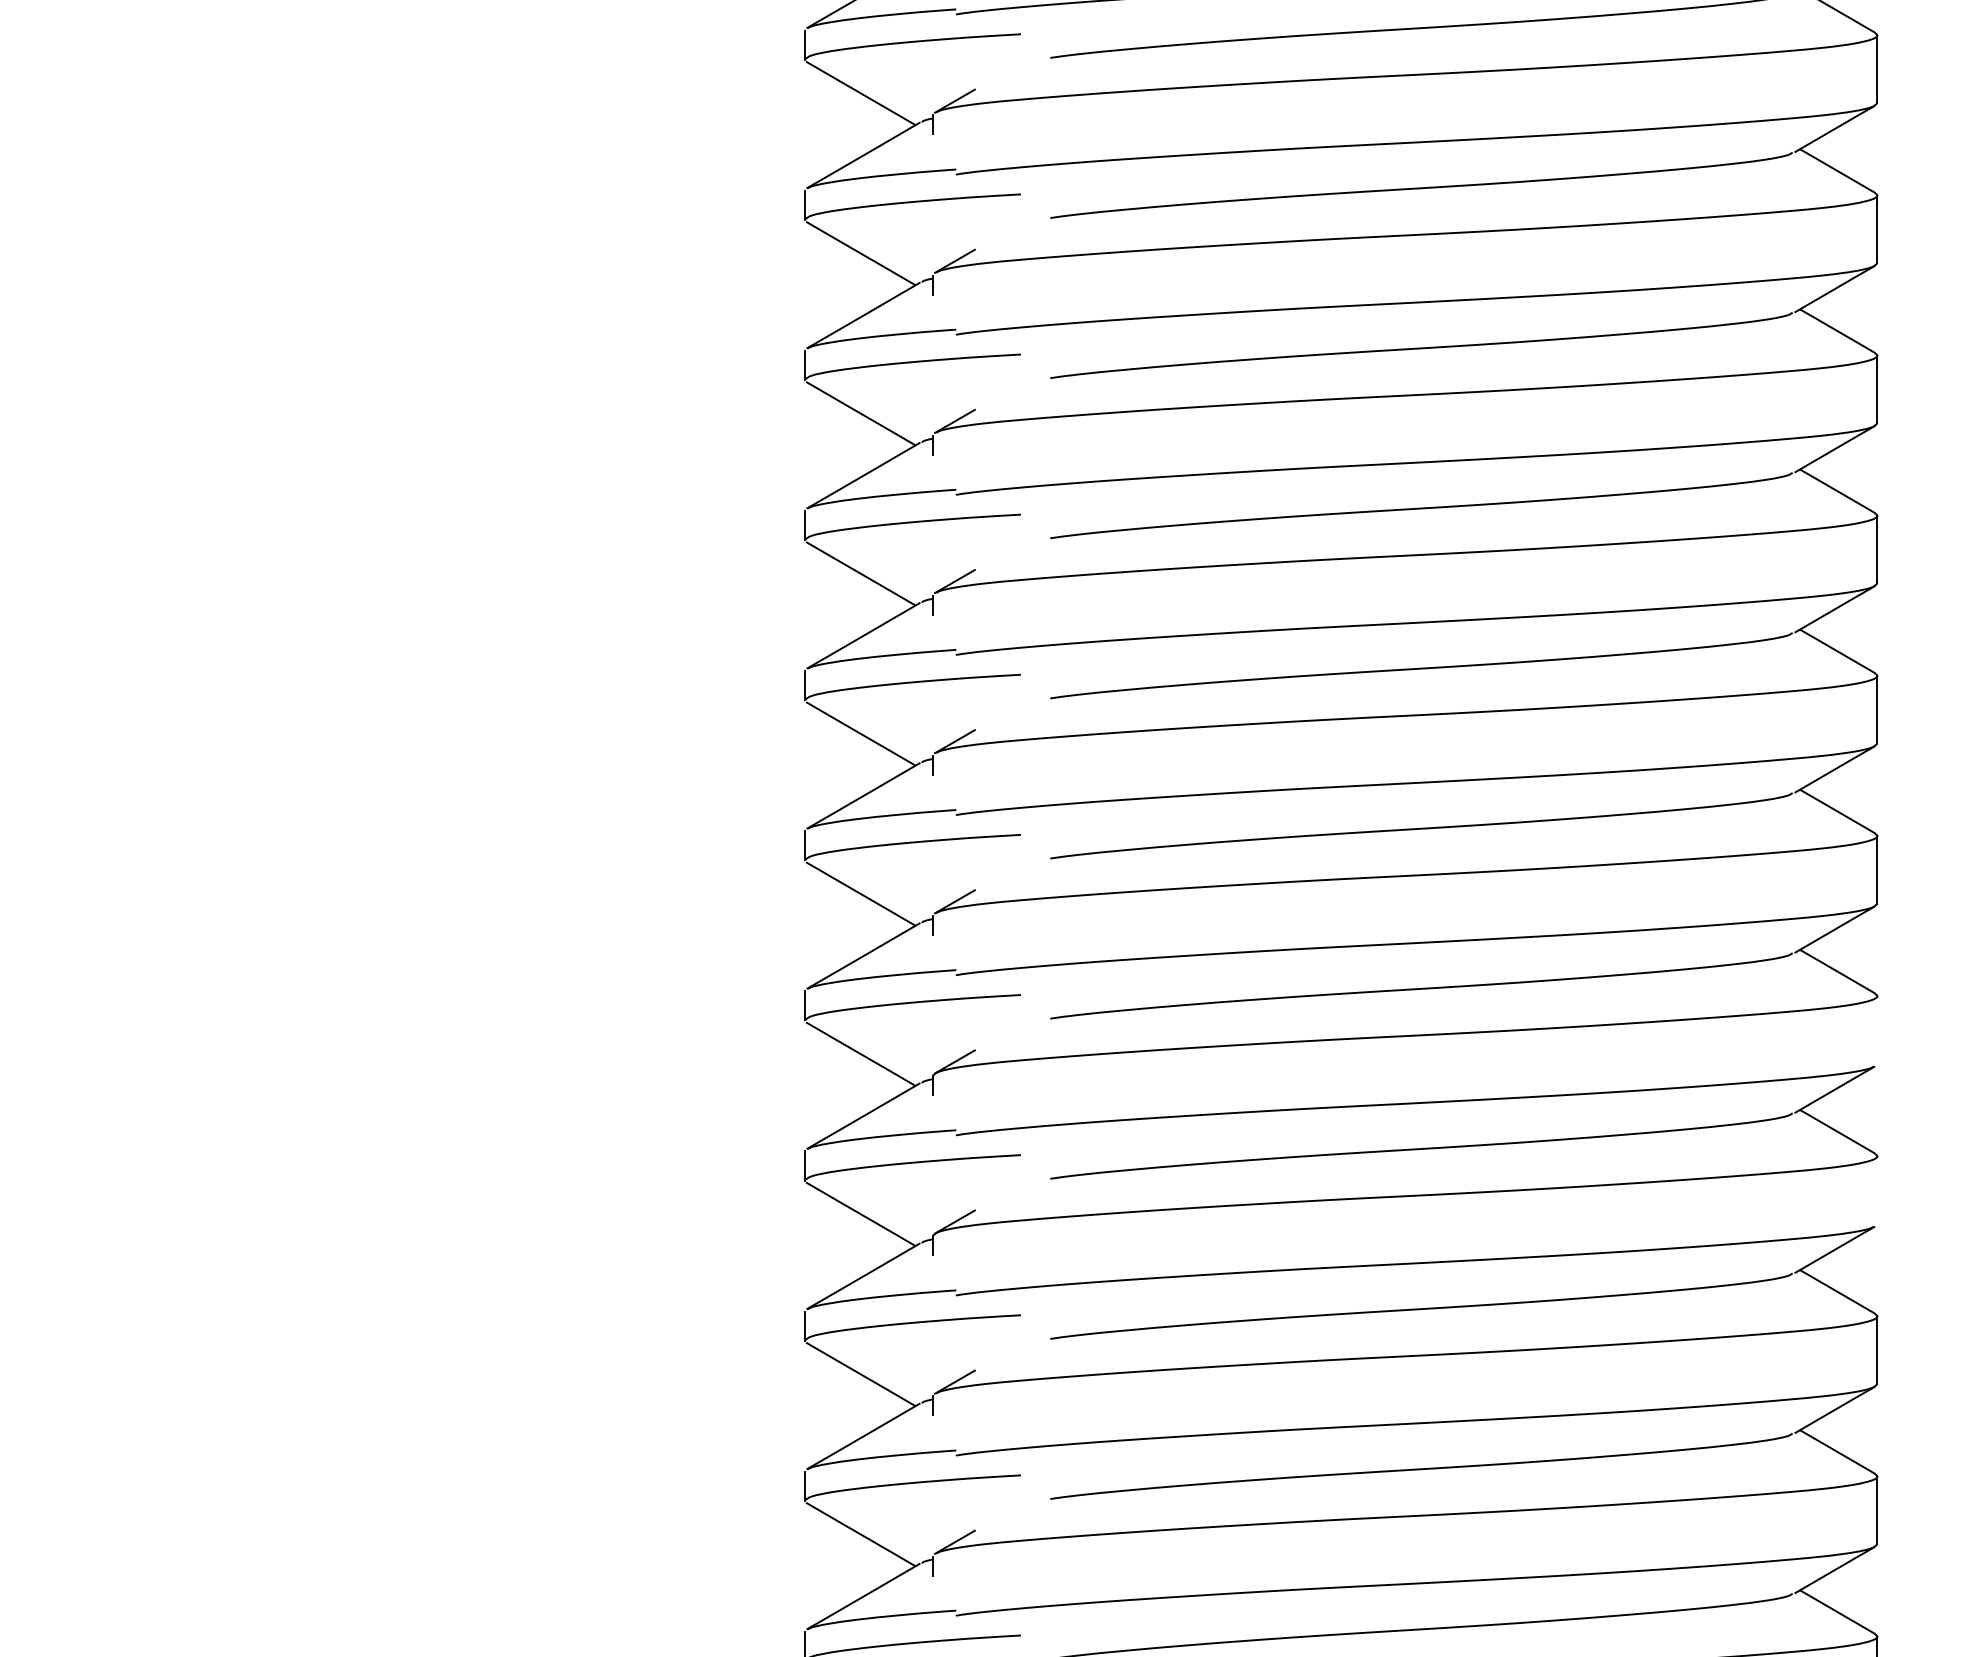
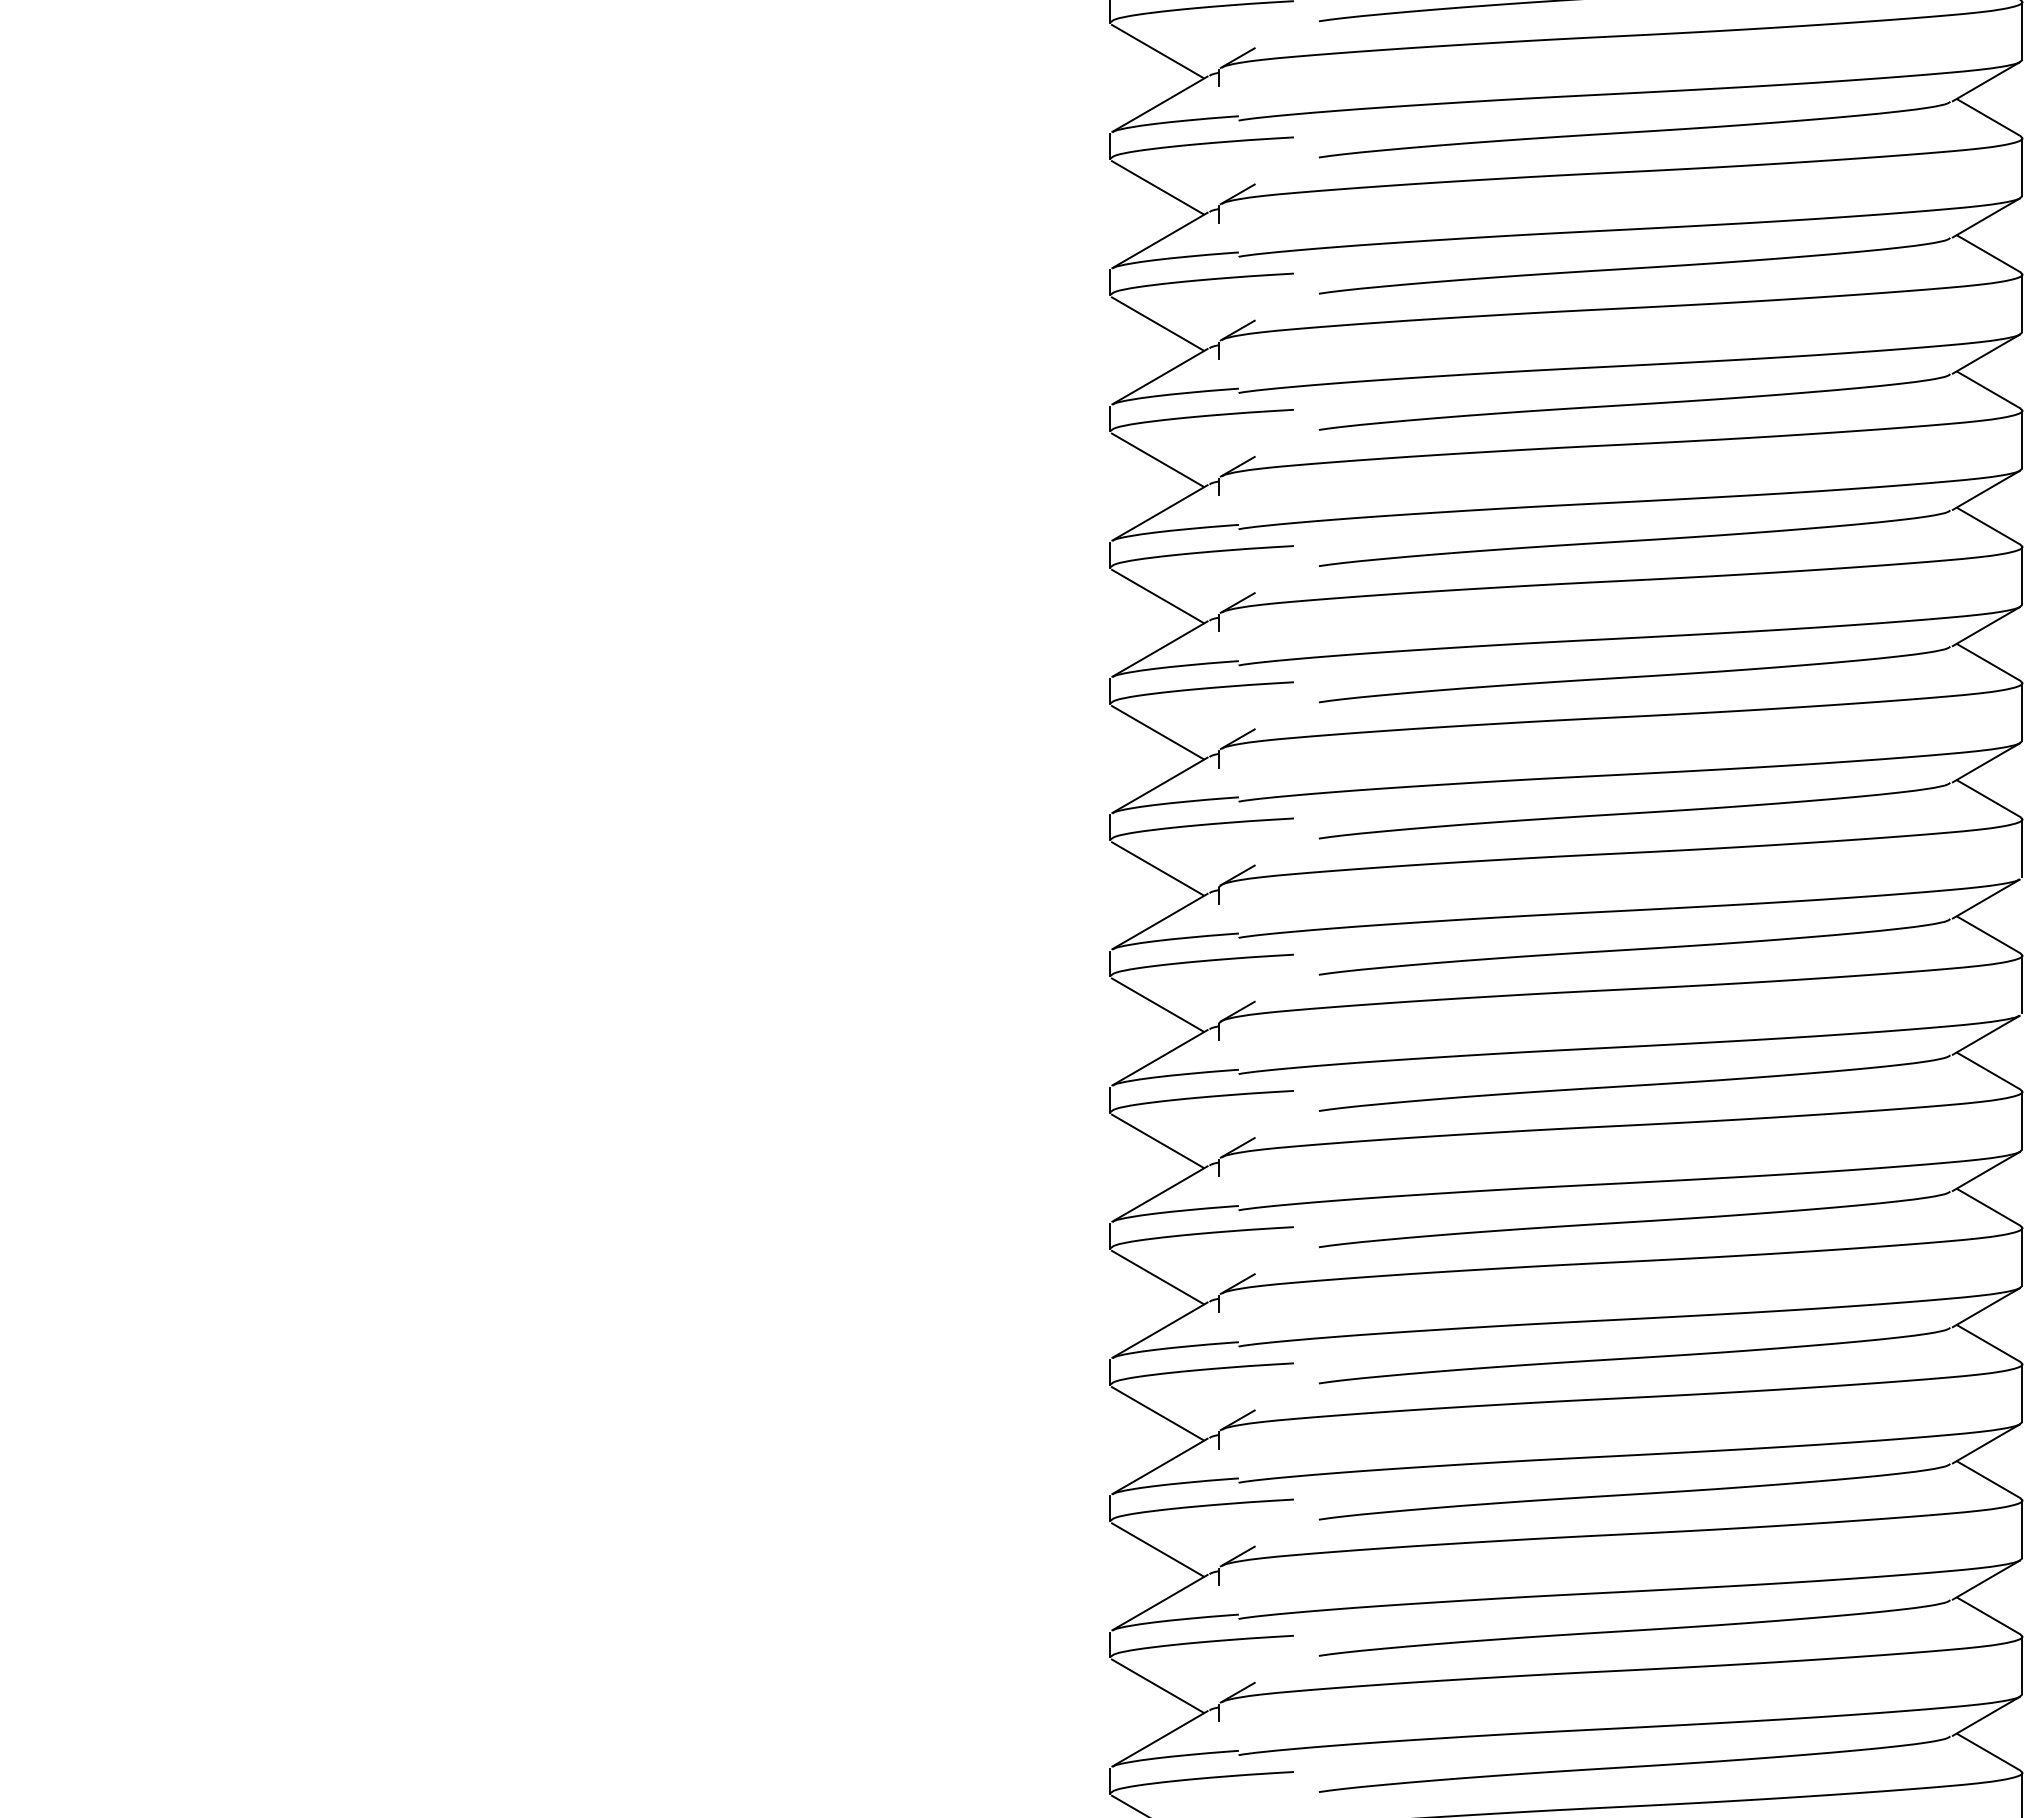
line: (1877, 1029) -> (2022, 847), added
line: (1877, 1190) -> (2022, 984), added

